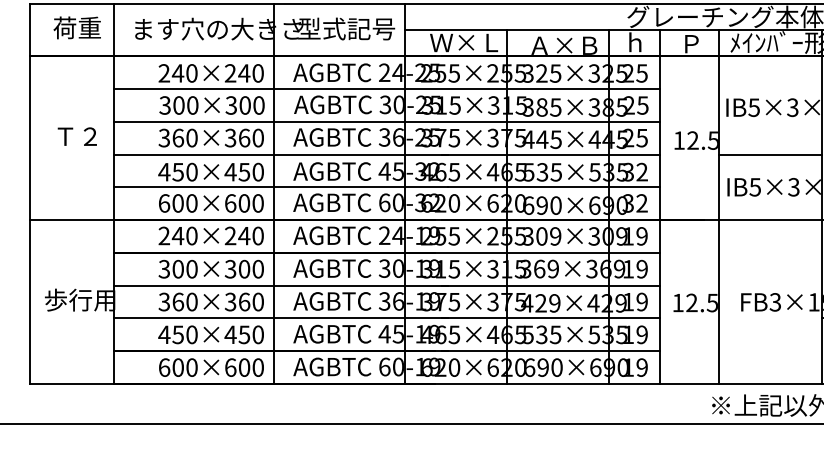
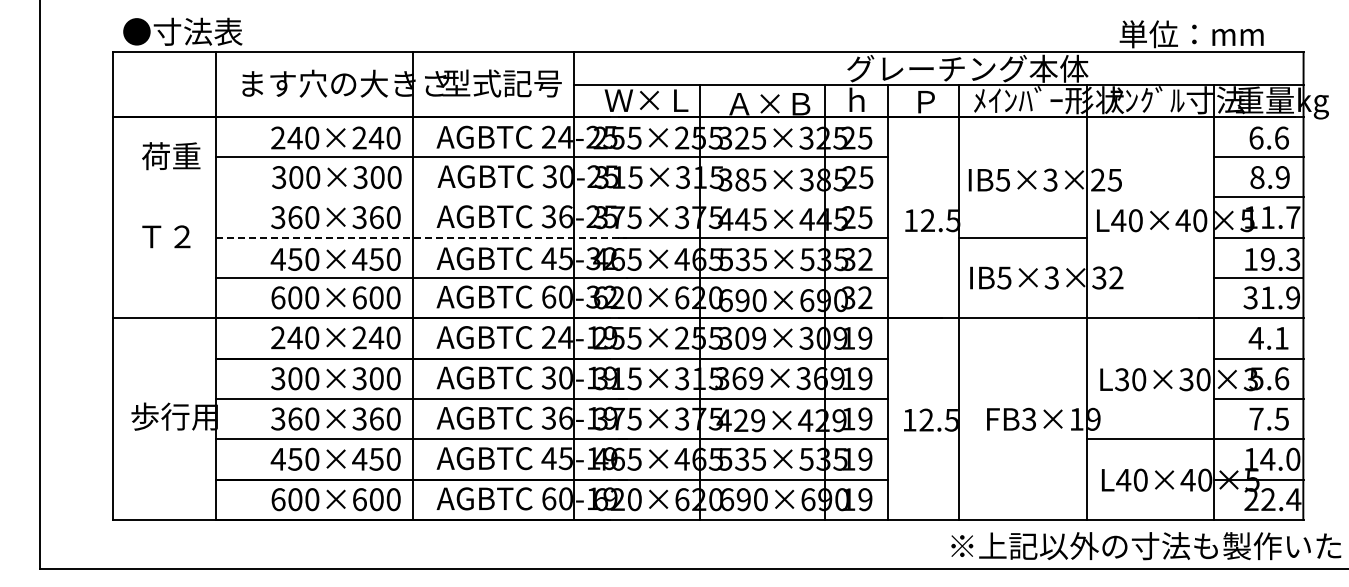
text: (77, 28) -> (171, 156), moved
line: (386, 121) -> (551, 197), removed
text: (77, 136) -> (166, 236), moved
line: (280, 154) -> (421, 237), solid -> dashed

